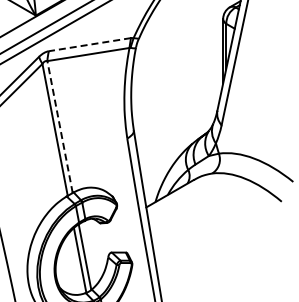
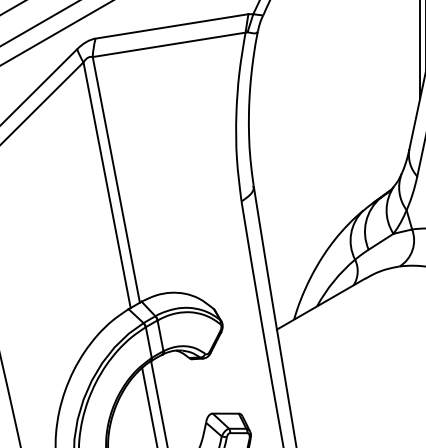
line: (89, 44) -> (171, 26), dashed -> solid
line: (59, 126) -> (115, 178), dashed -> solid

